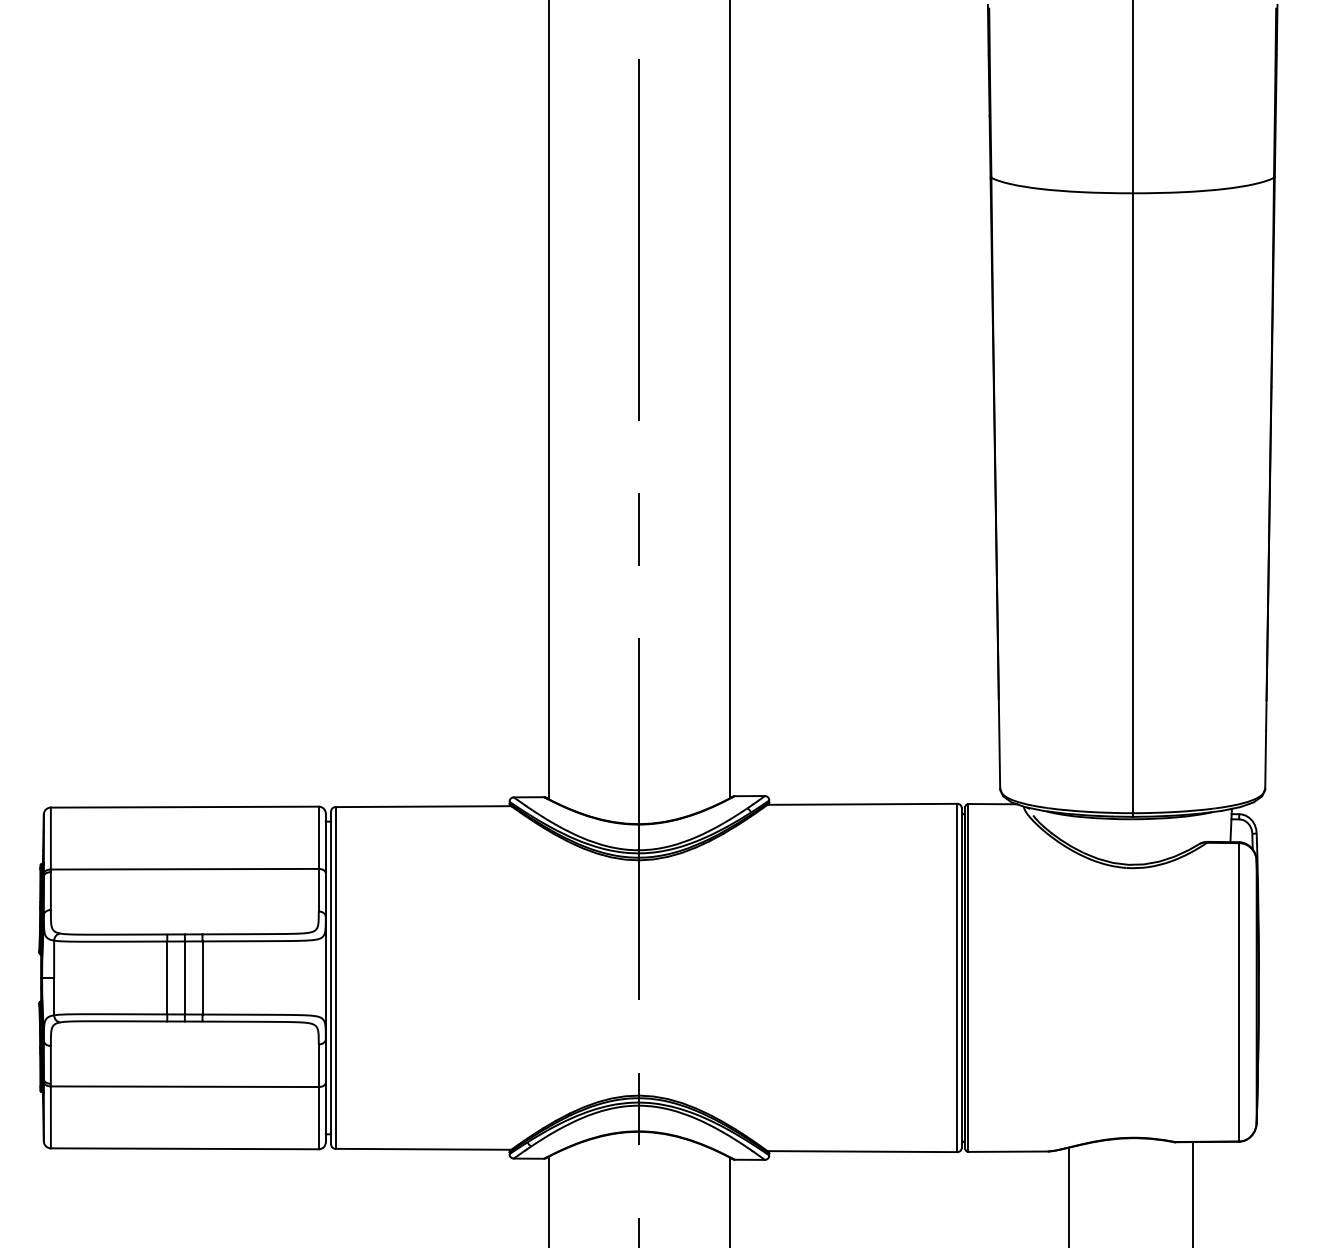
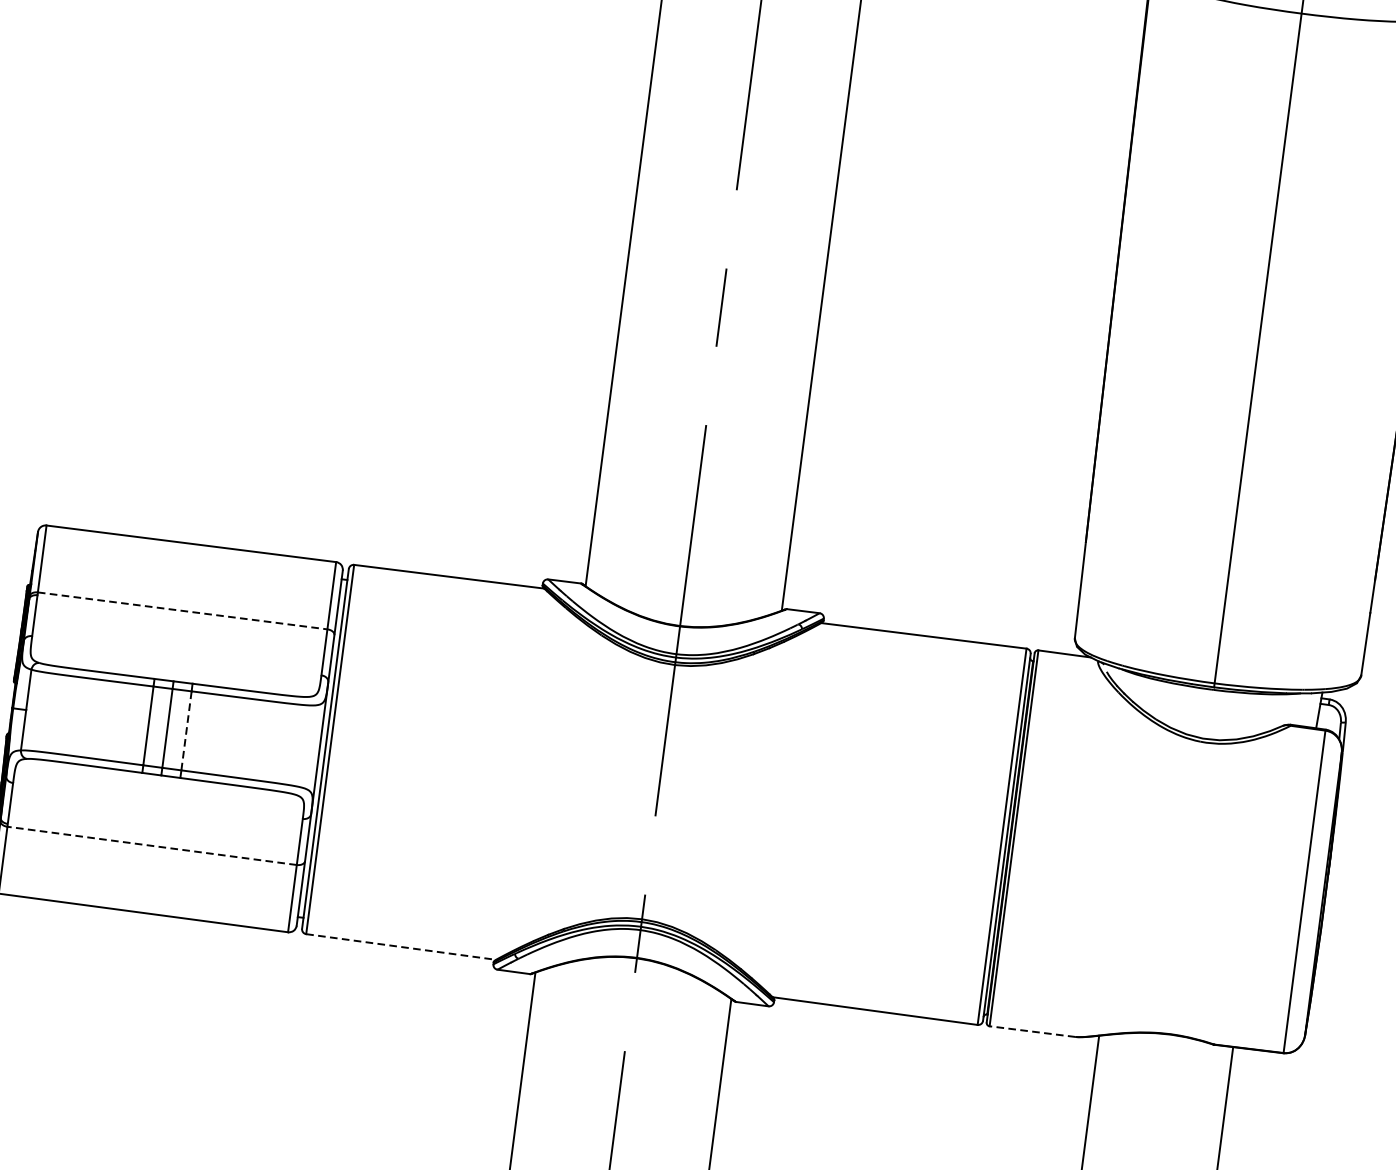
line: (184, 869) -> (182, 611), solid -> dashed
line: (202, 977) -> (186, 730), solid -> dashed
line: (184, 1086) -> (151, 845), solid -> dashed
line: (423, 1149) -> (401, 947), solid -> dashed
line: (1008, 1151) -> (1032, 1031), solid -> dashed

